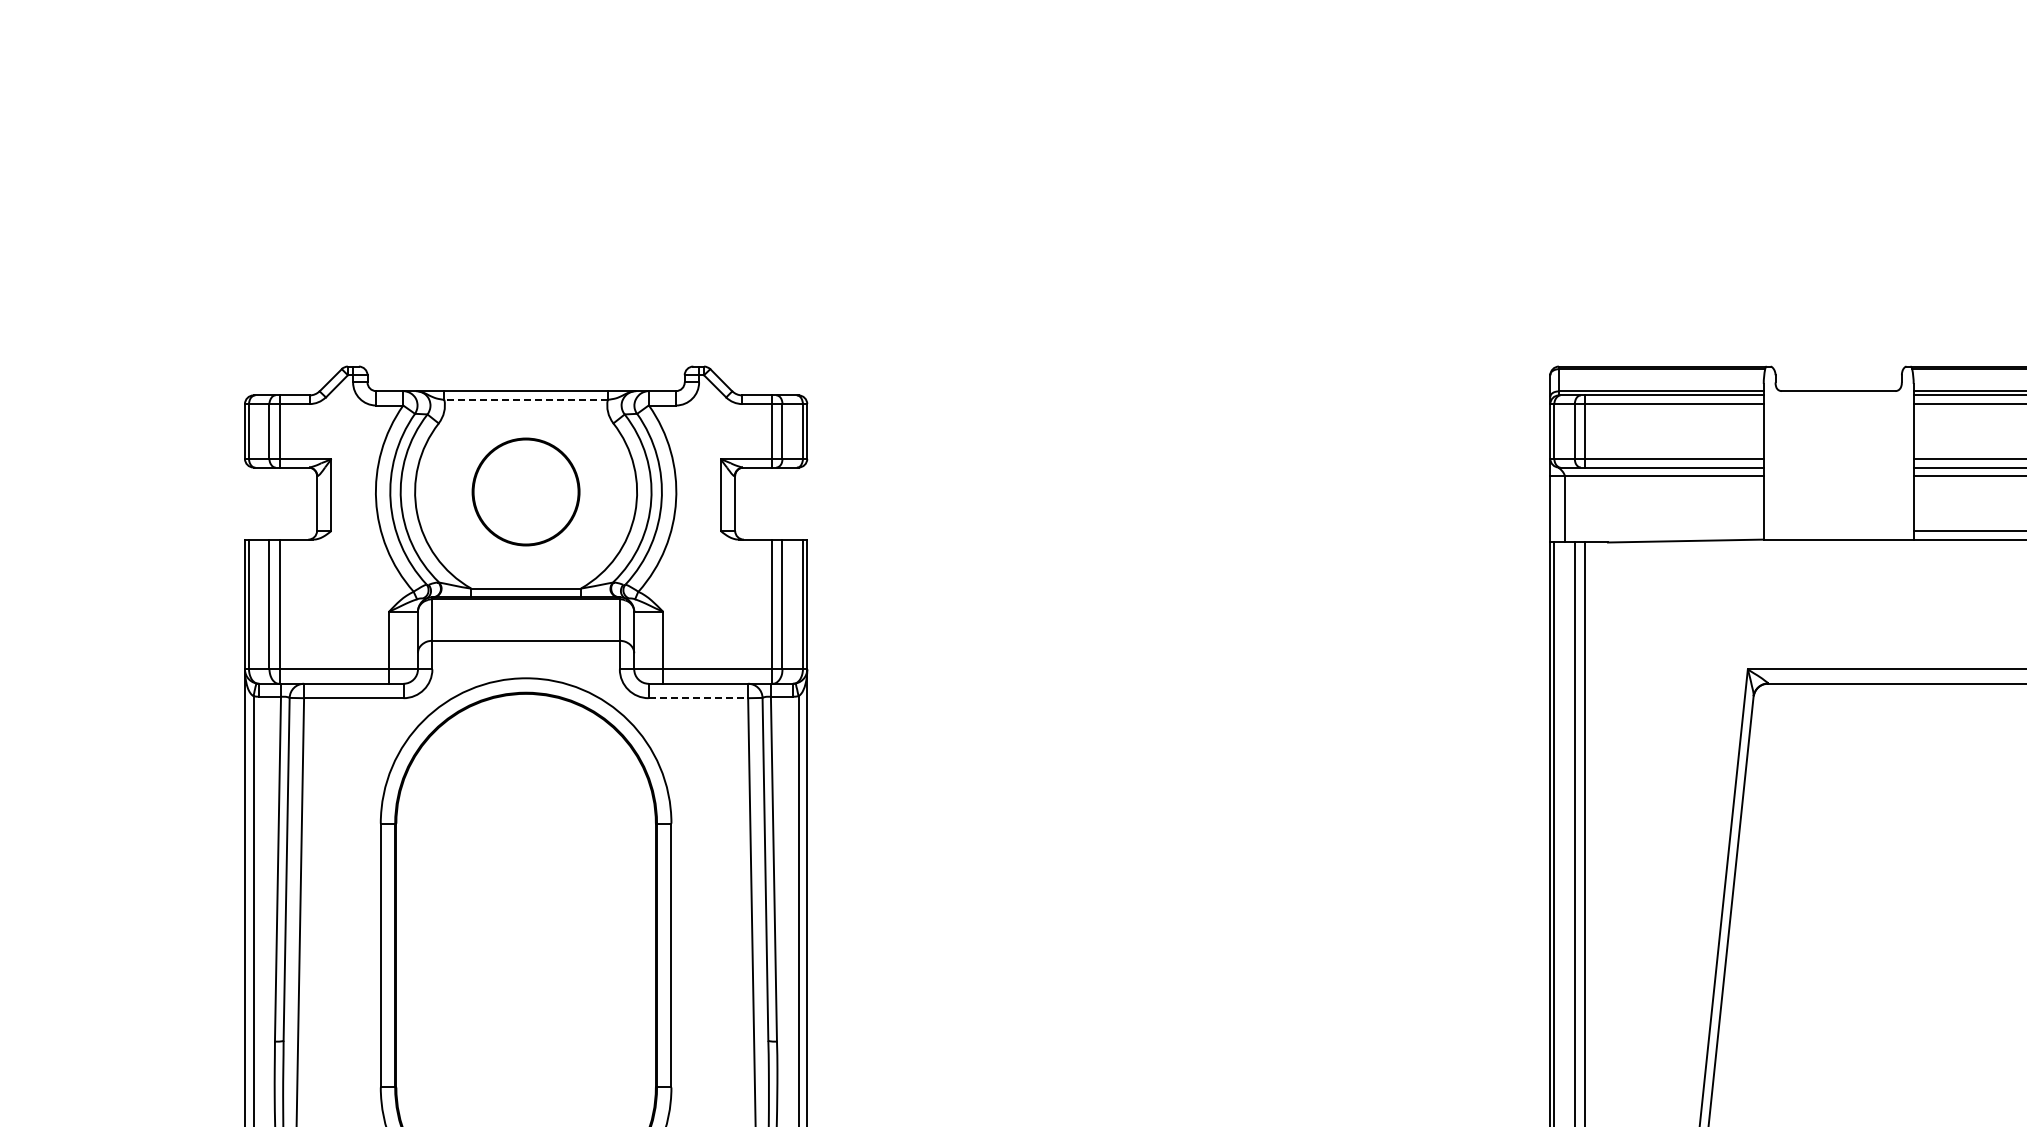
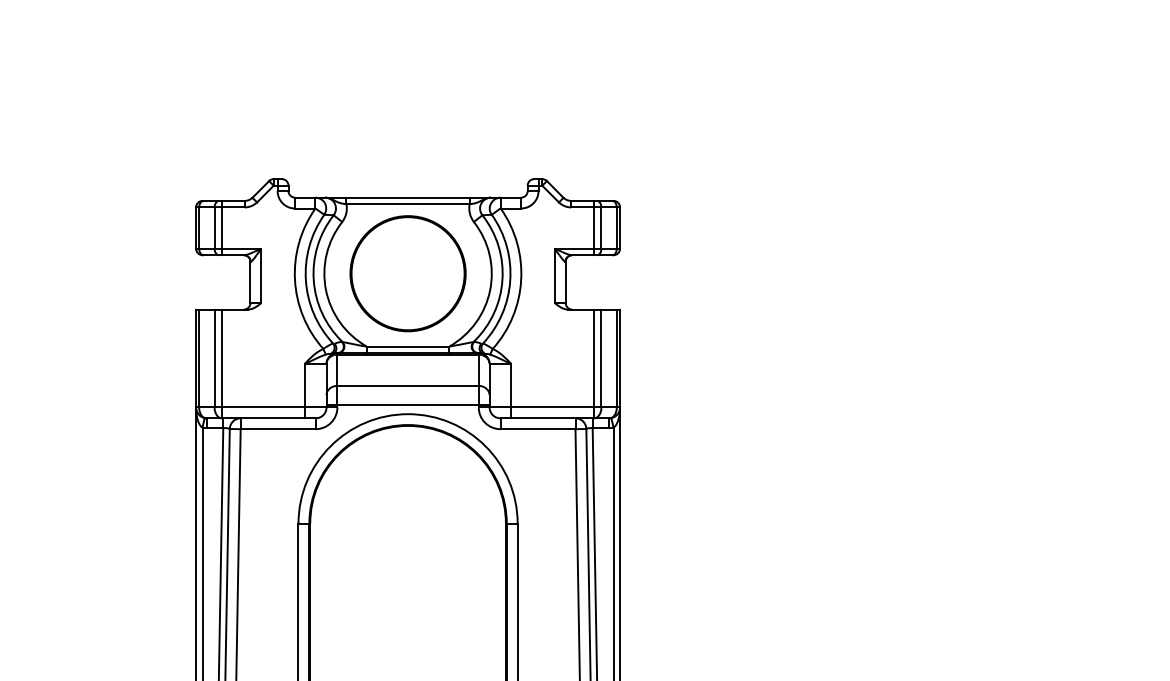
line: (525, 399) -> (407, 203), dashed -> solid
part: (525, 491) -> (407, 273), size x1.43
line: (525, 665) -> (407, 404), added
line: (698, 698) -> (538, 429), dashed -> solid

